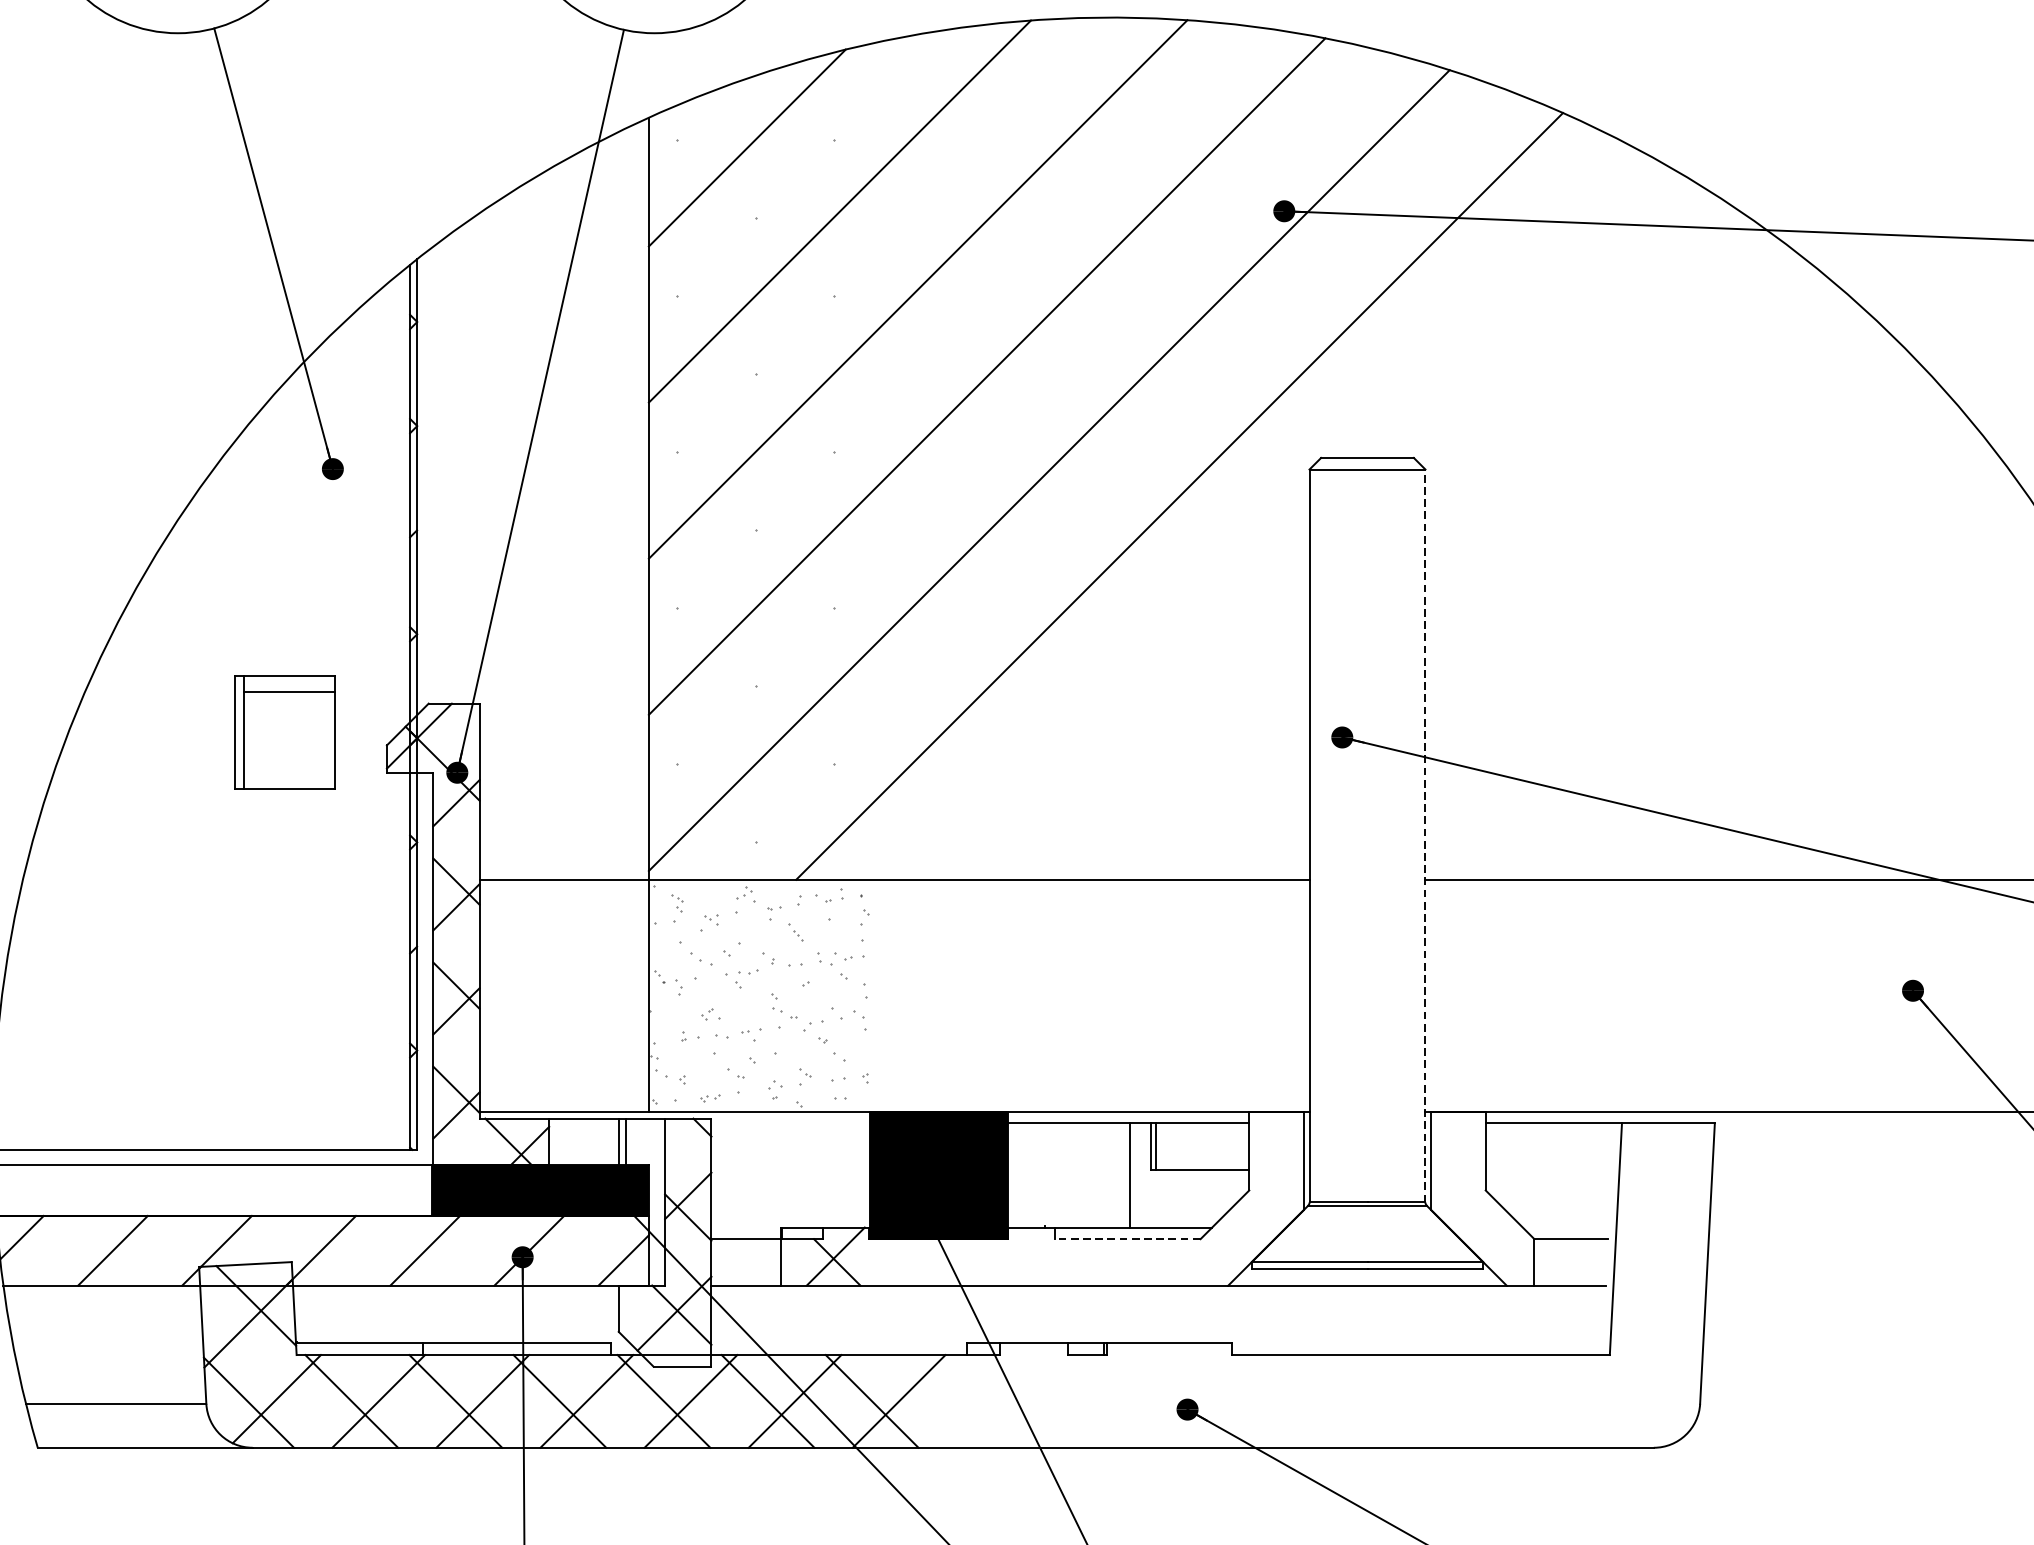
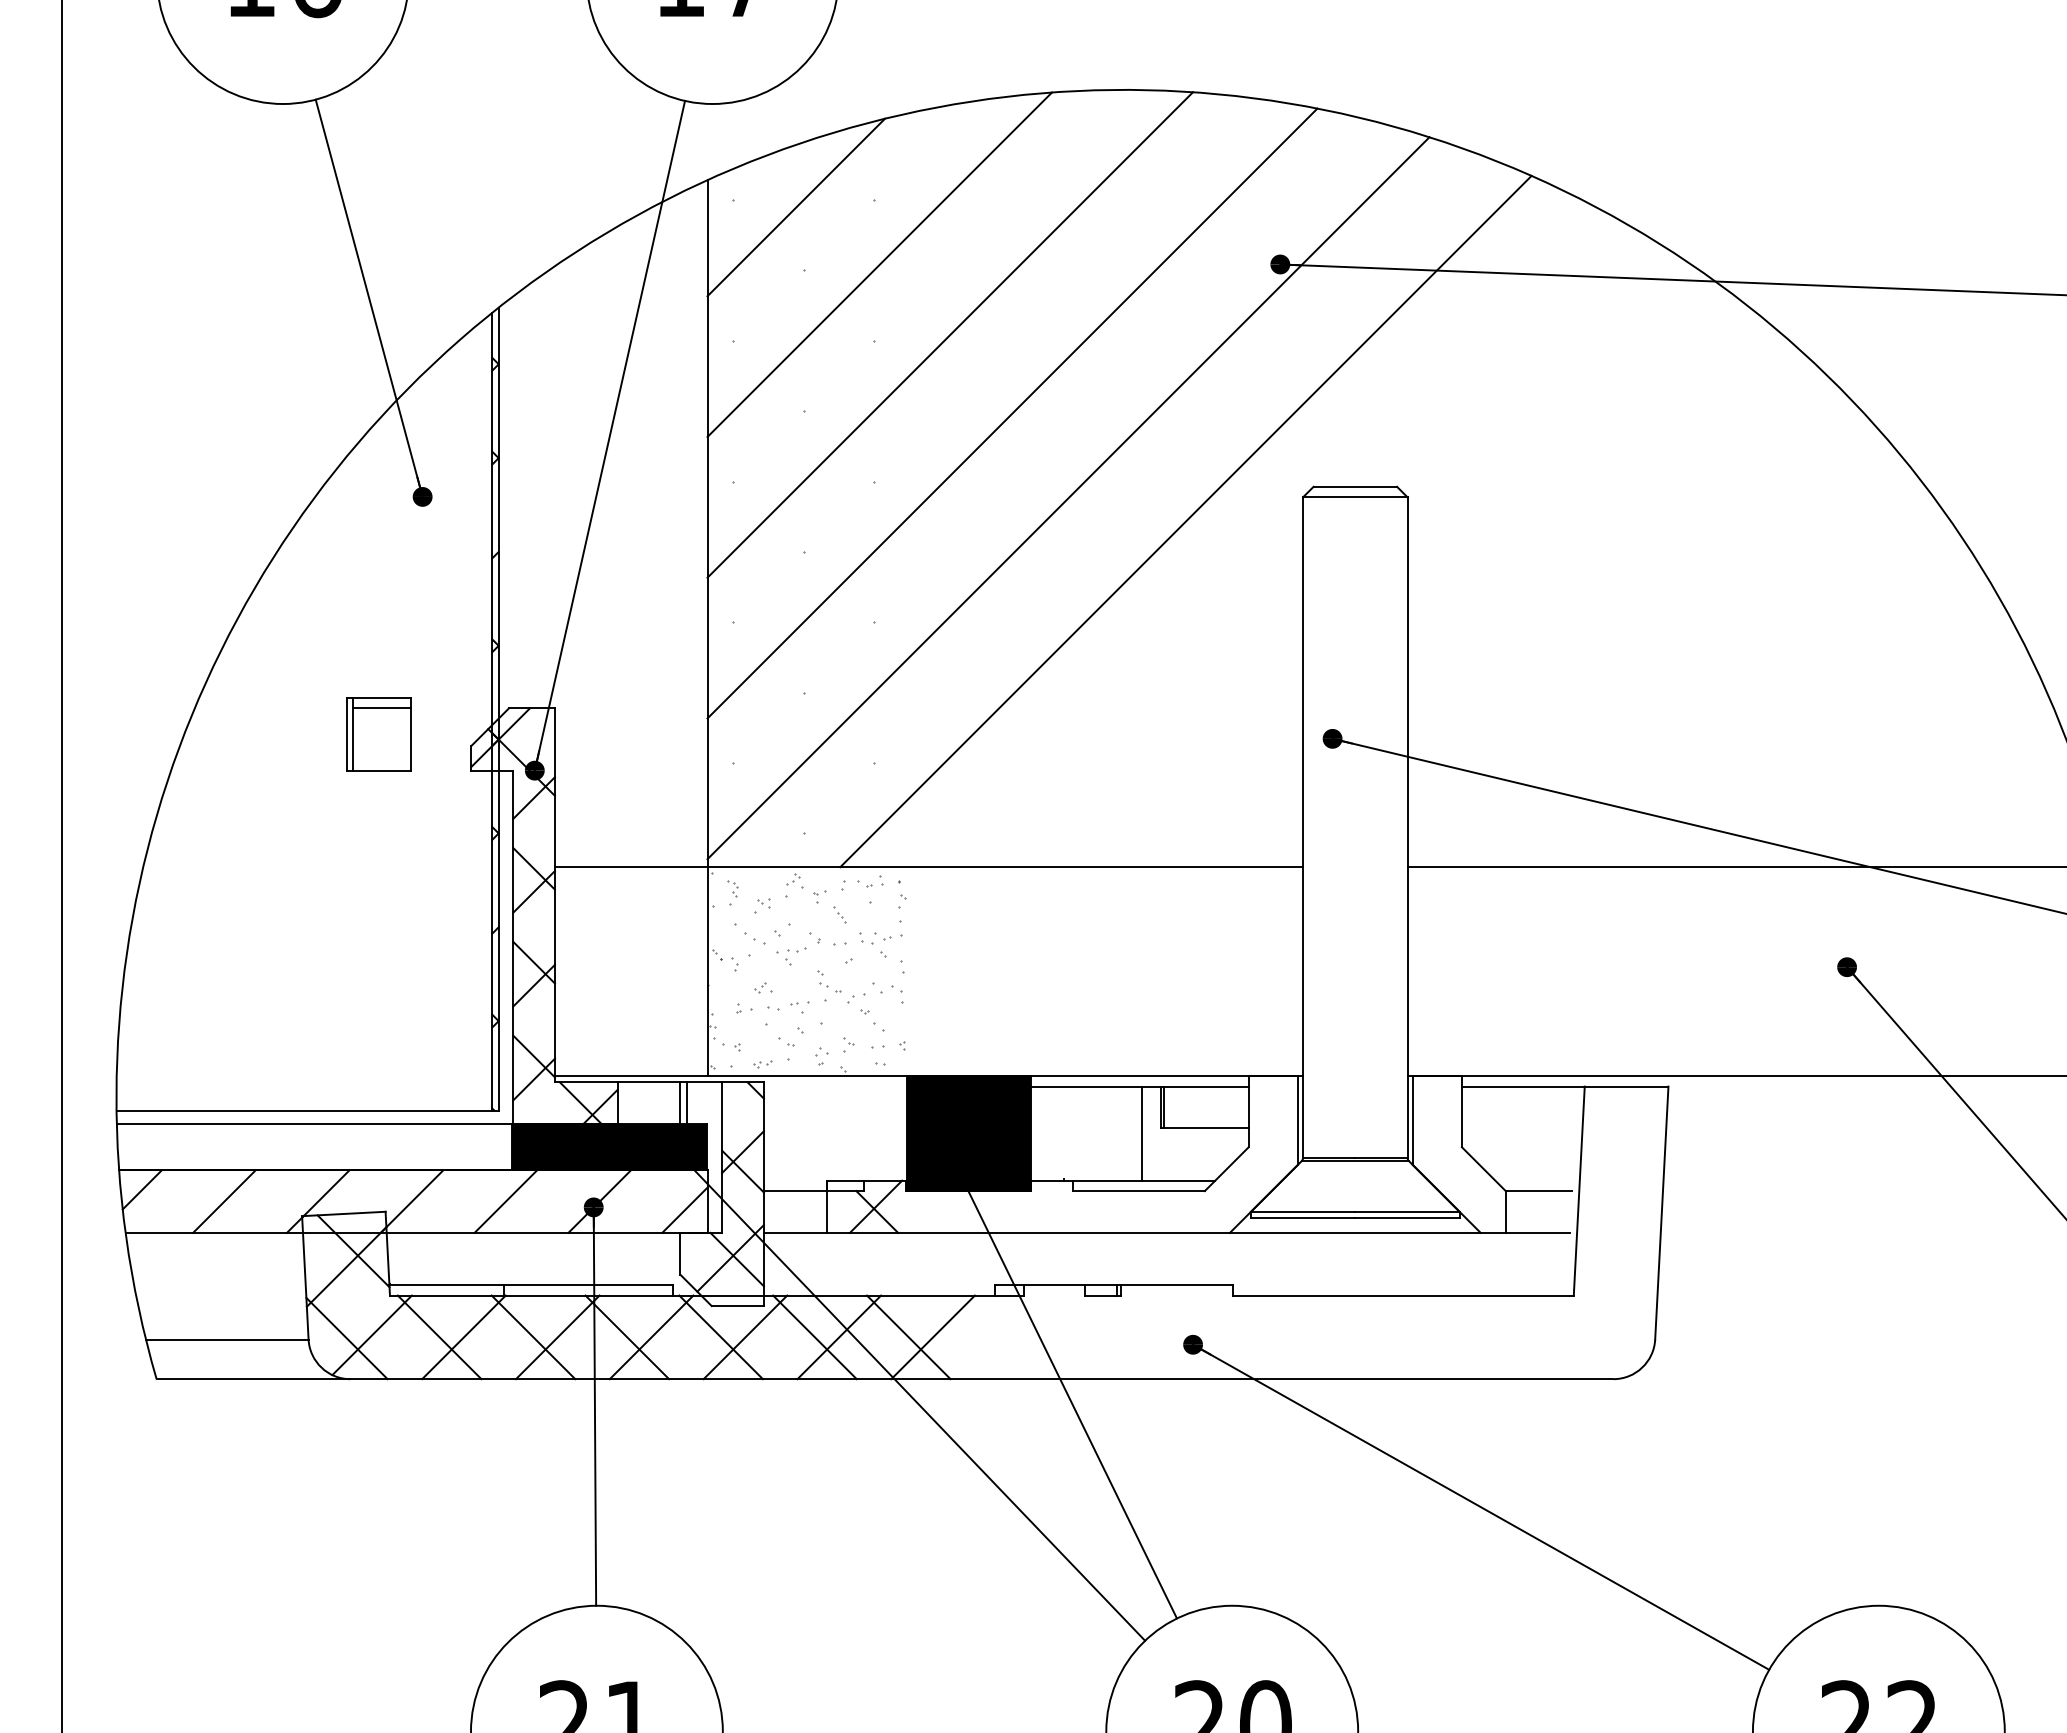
part: (283, 732) -> (378, 734), size x0.71
line: (1425, 835) -> (1407, 827), dashed -> solid
line: (1128, 1239) -> (1139, 1191), dashed -> solid

